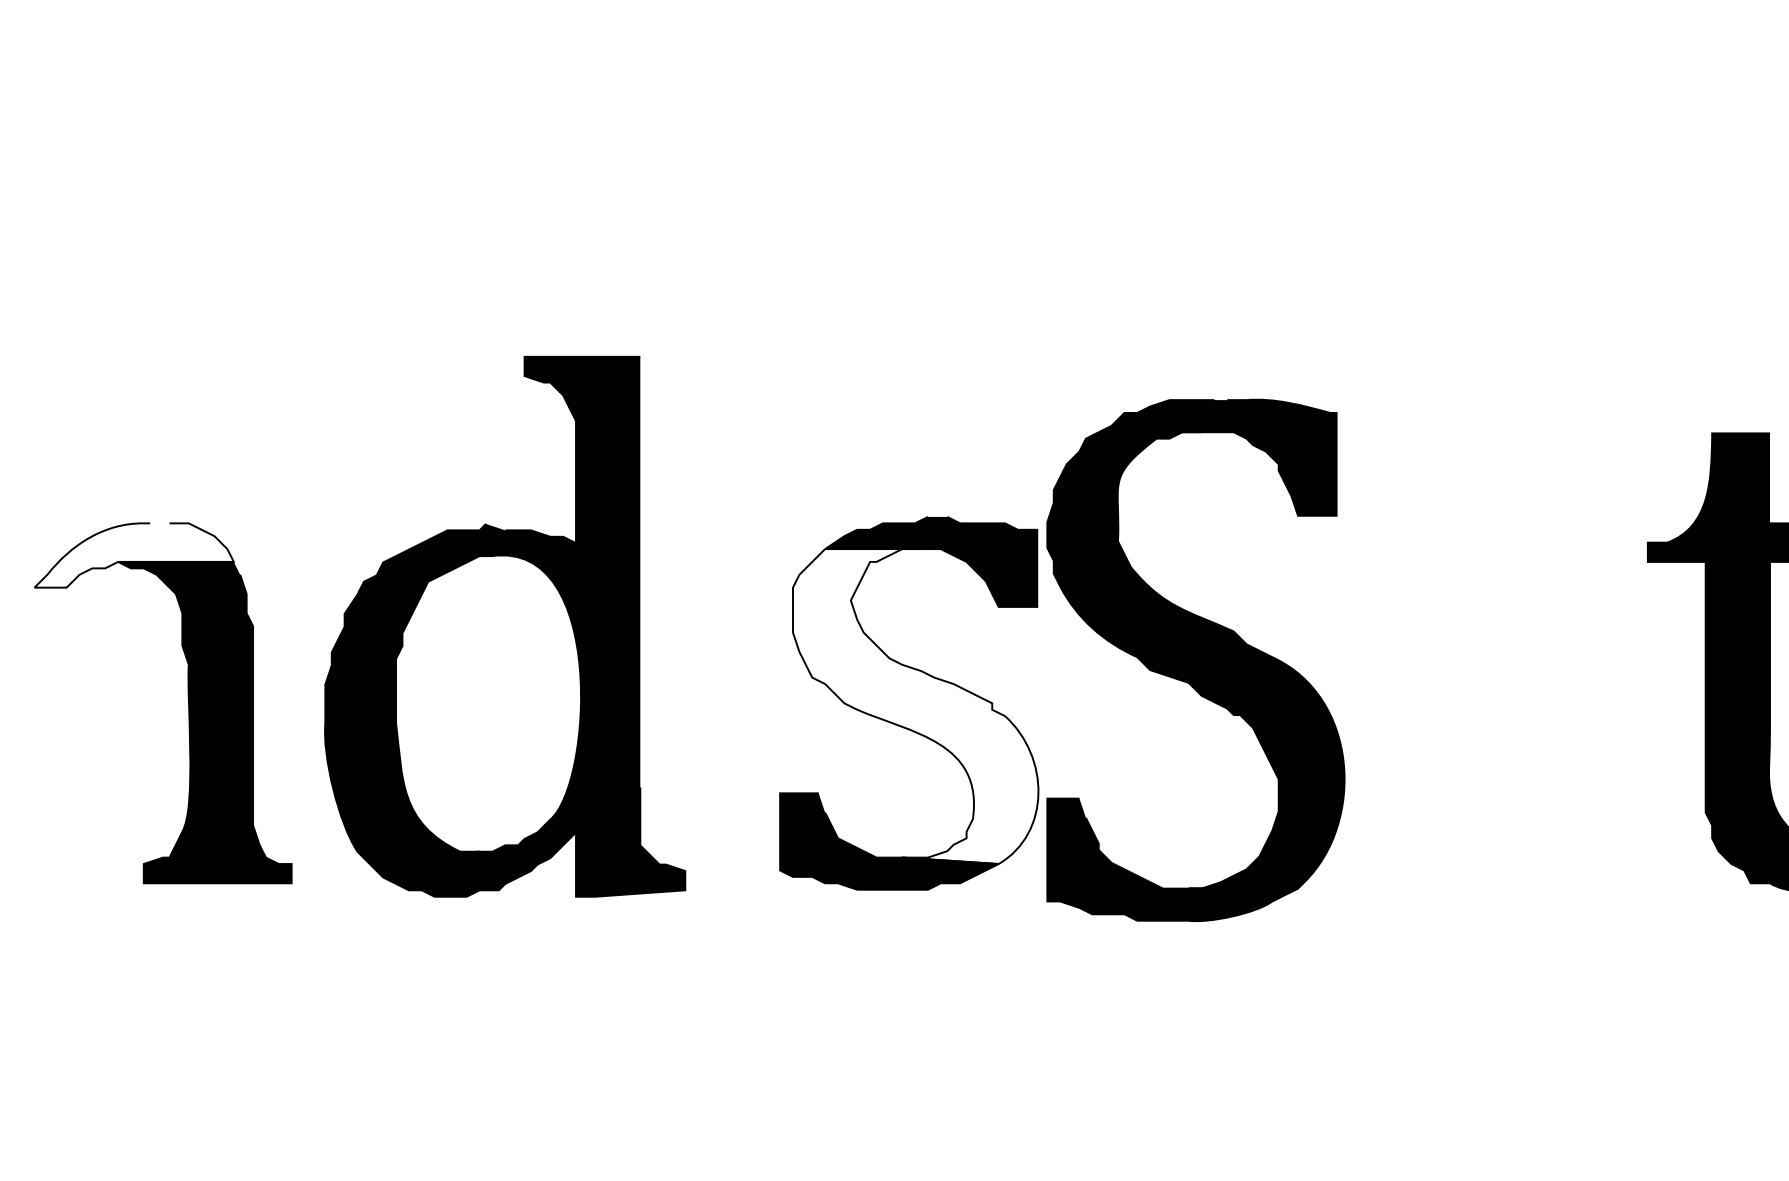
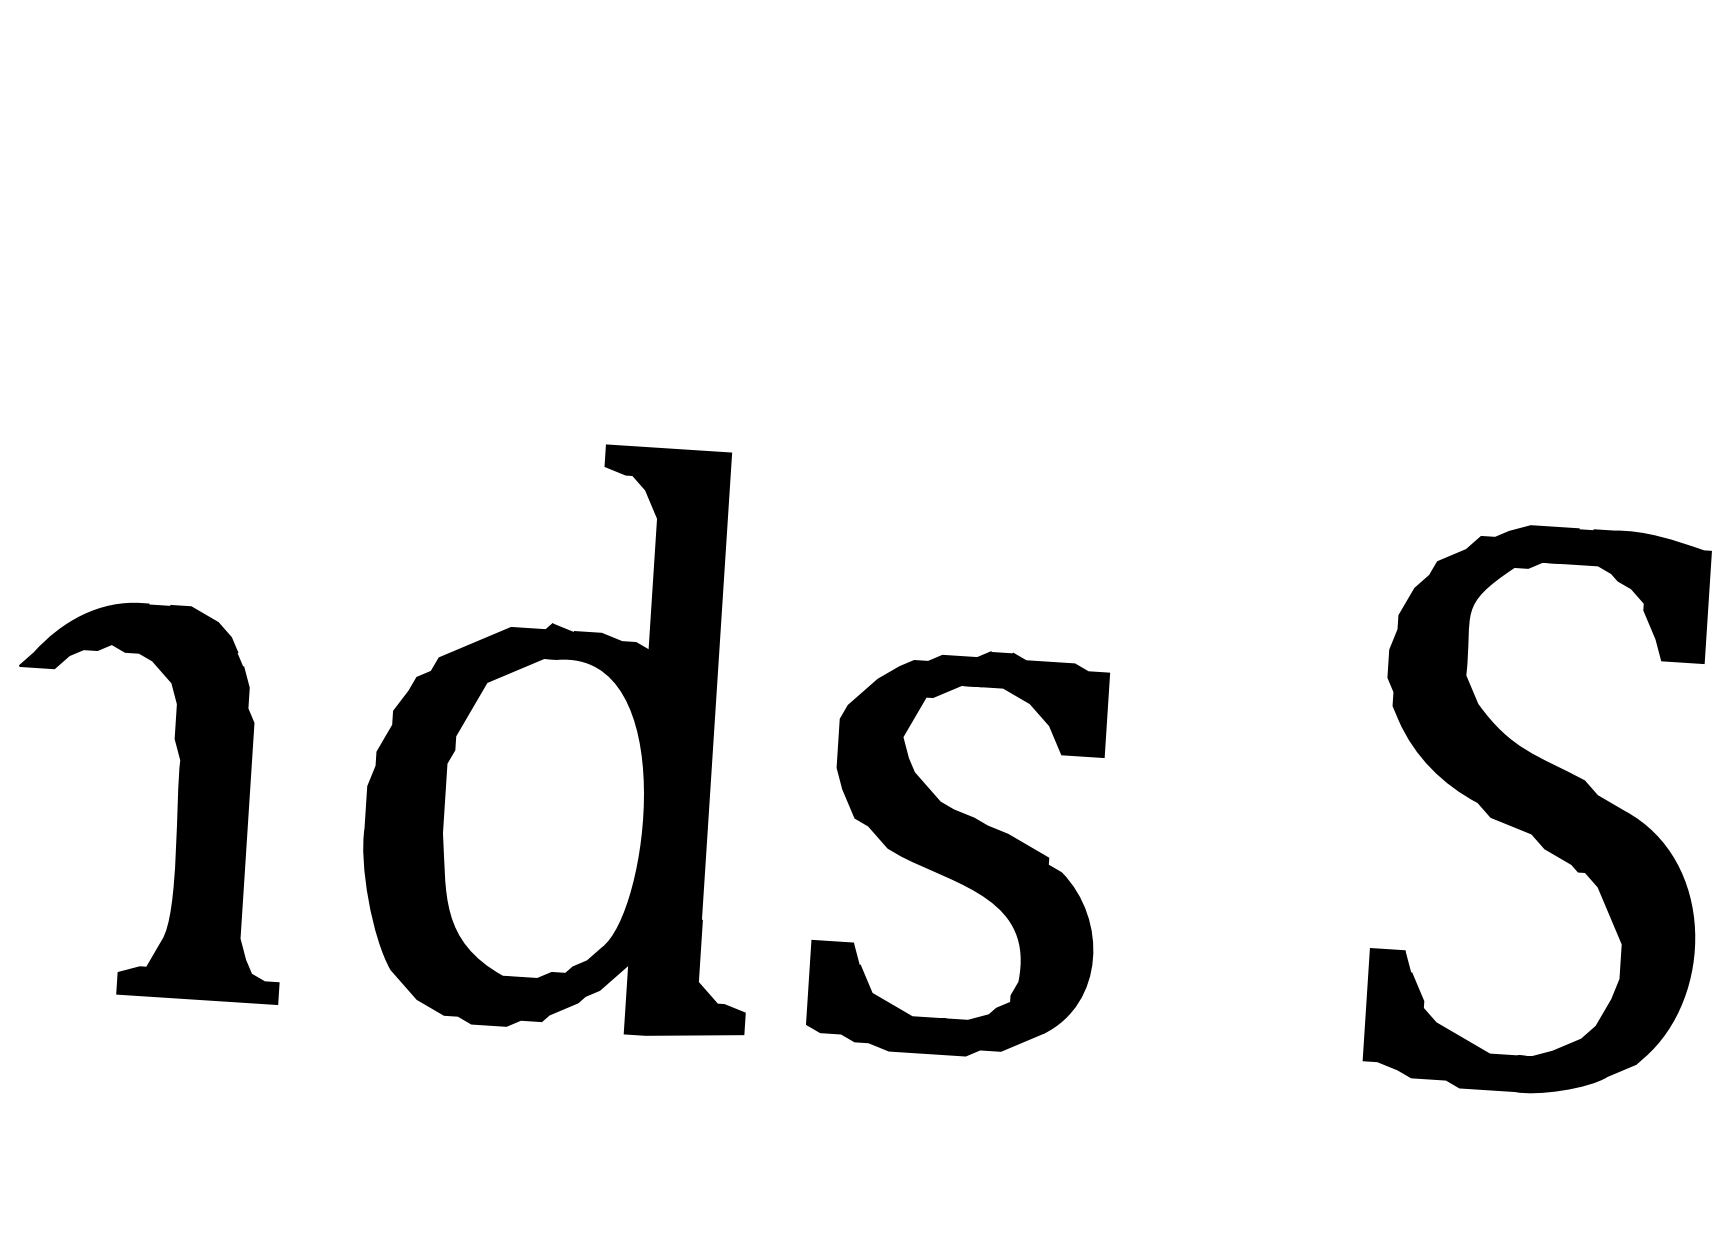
fill: (133, 555) -> (129, 638), added
part: (505, 626) -> (567, 736), moved
part: (1195, 659) -> (1540, 808), moved
fill: (915, 706) -> (964, 856), added

